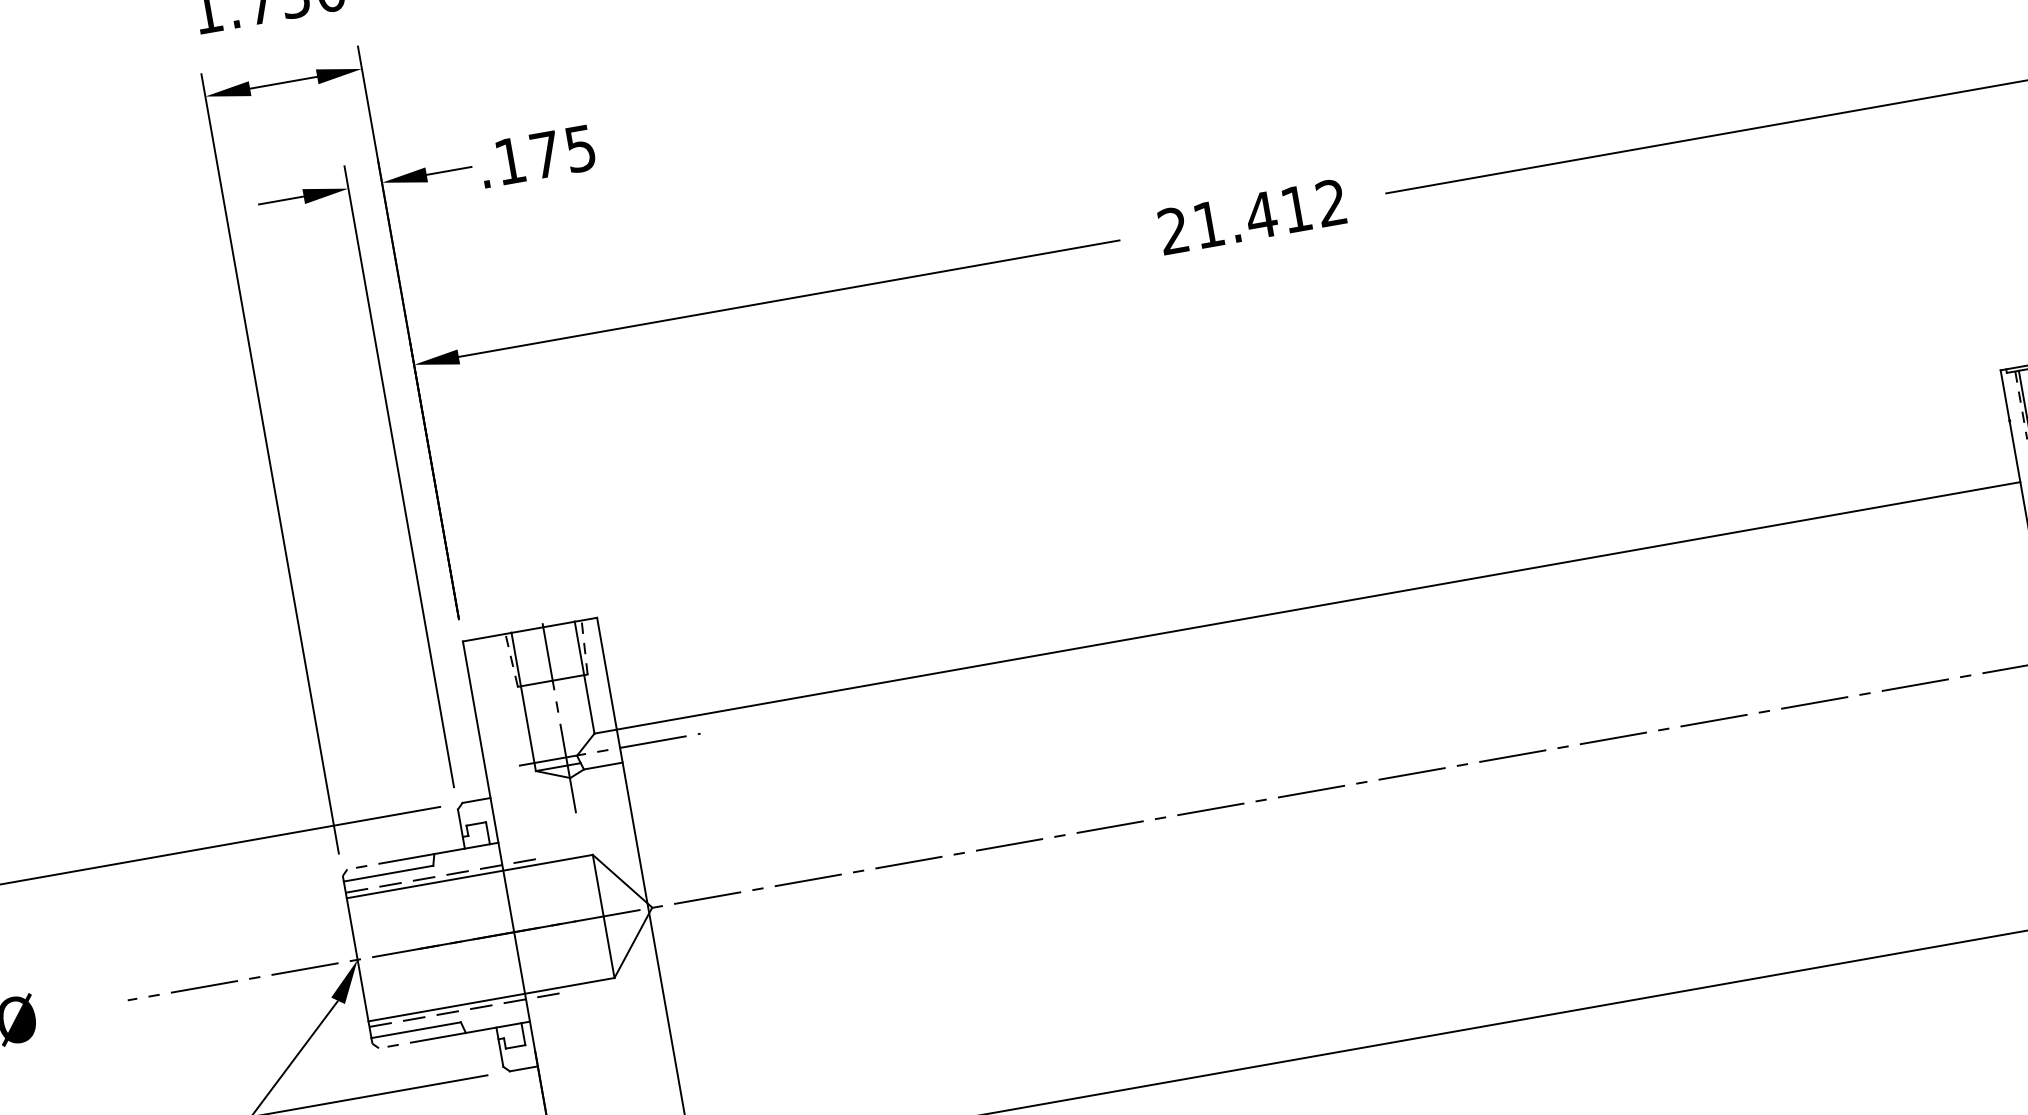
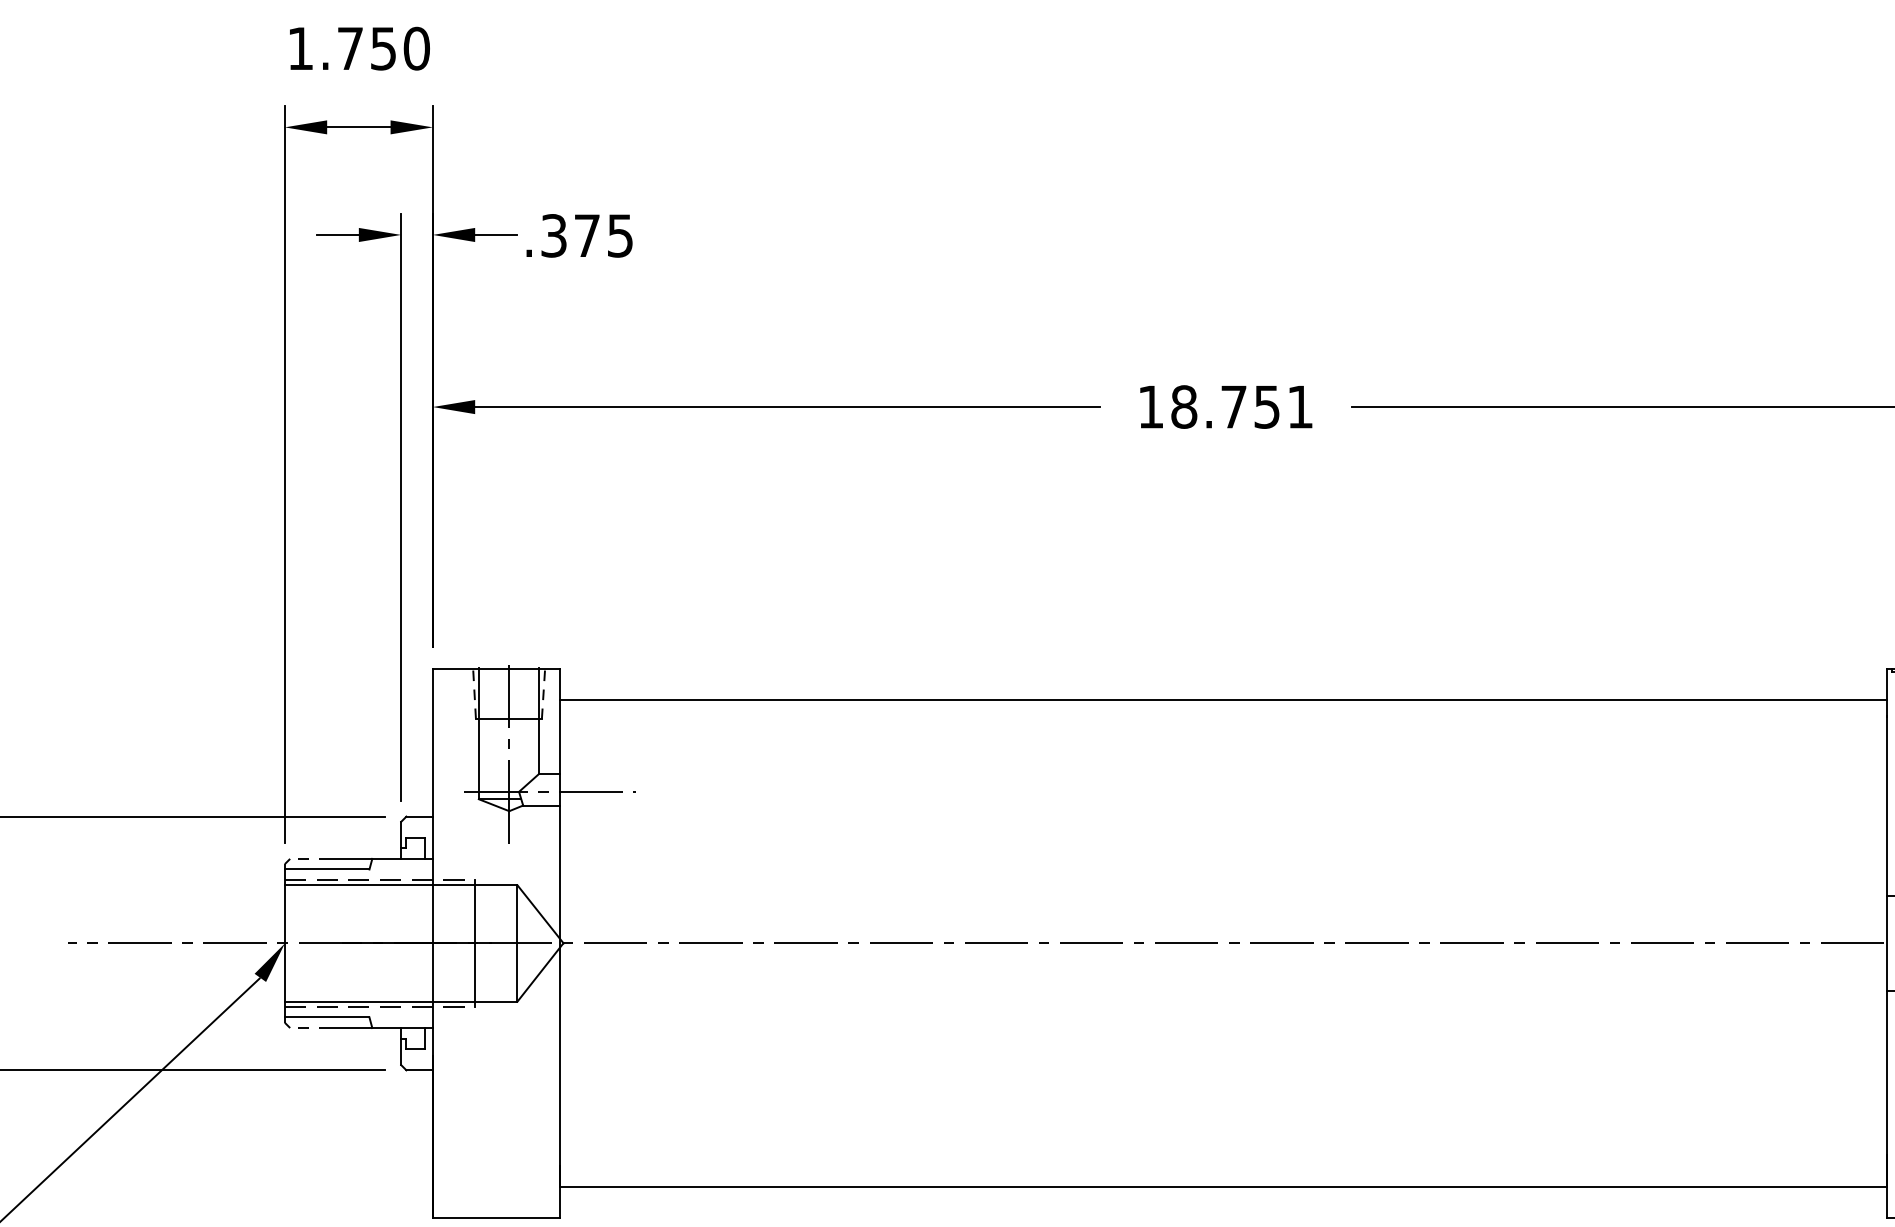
text: (509, 160) -> (553, 235), .175 -> .375
text: (1252, 216) -> (1225, 406), 21.412 -> 18.751
line: (1317, 606) -> (1222, 700), moved
line: (559, 924) -> (475, 943), added

